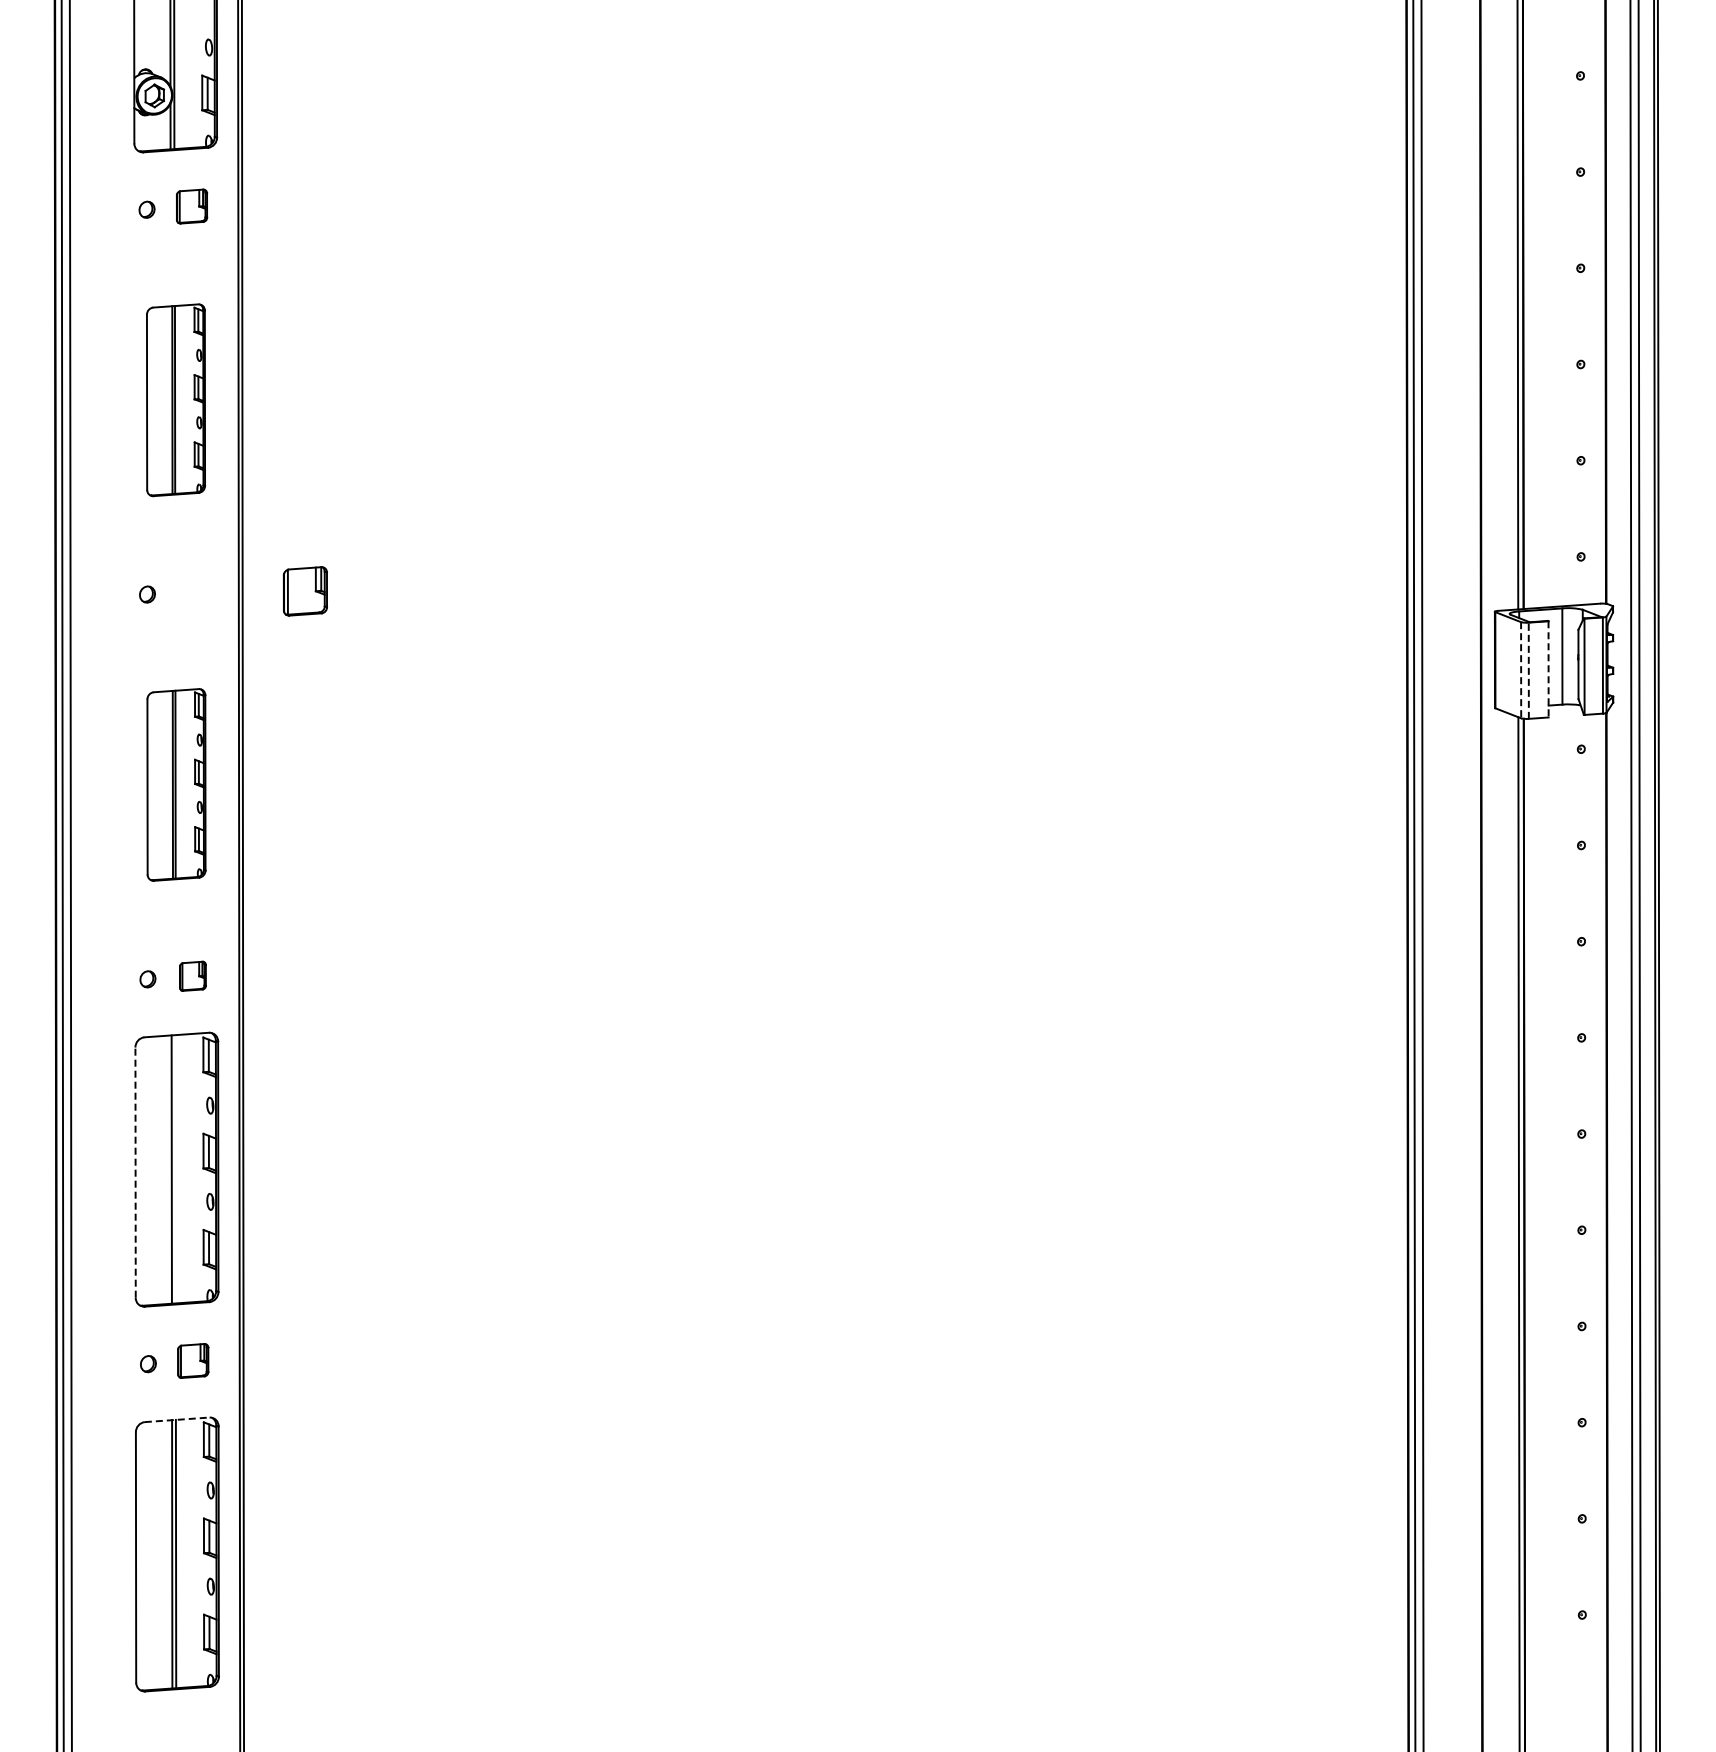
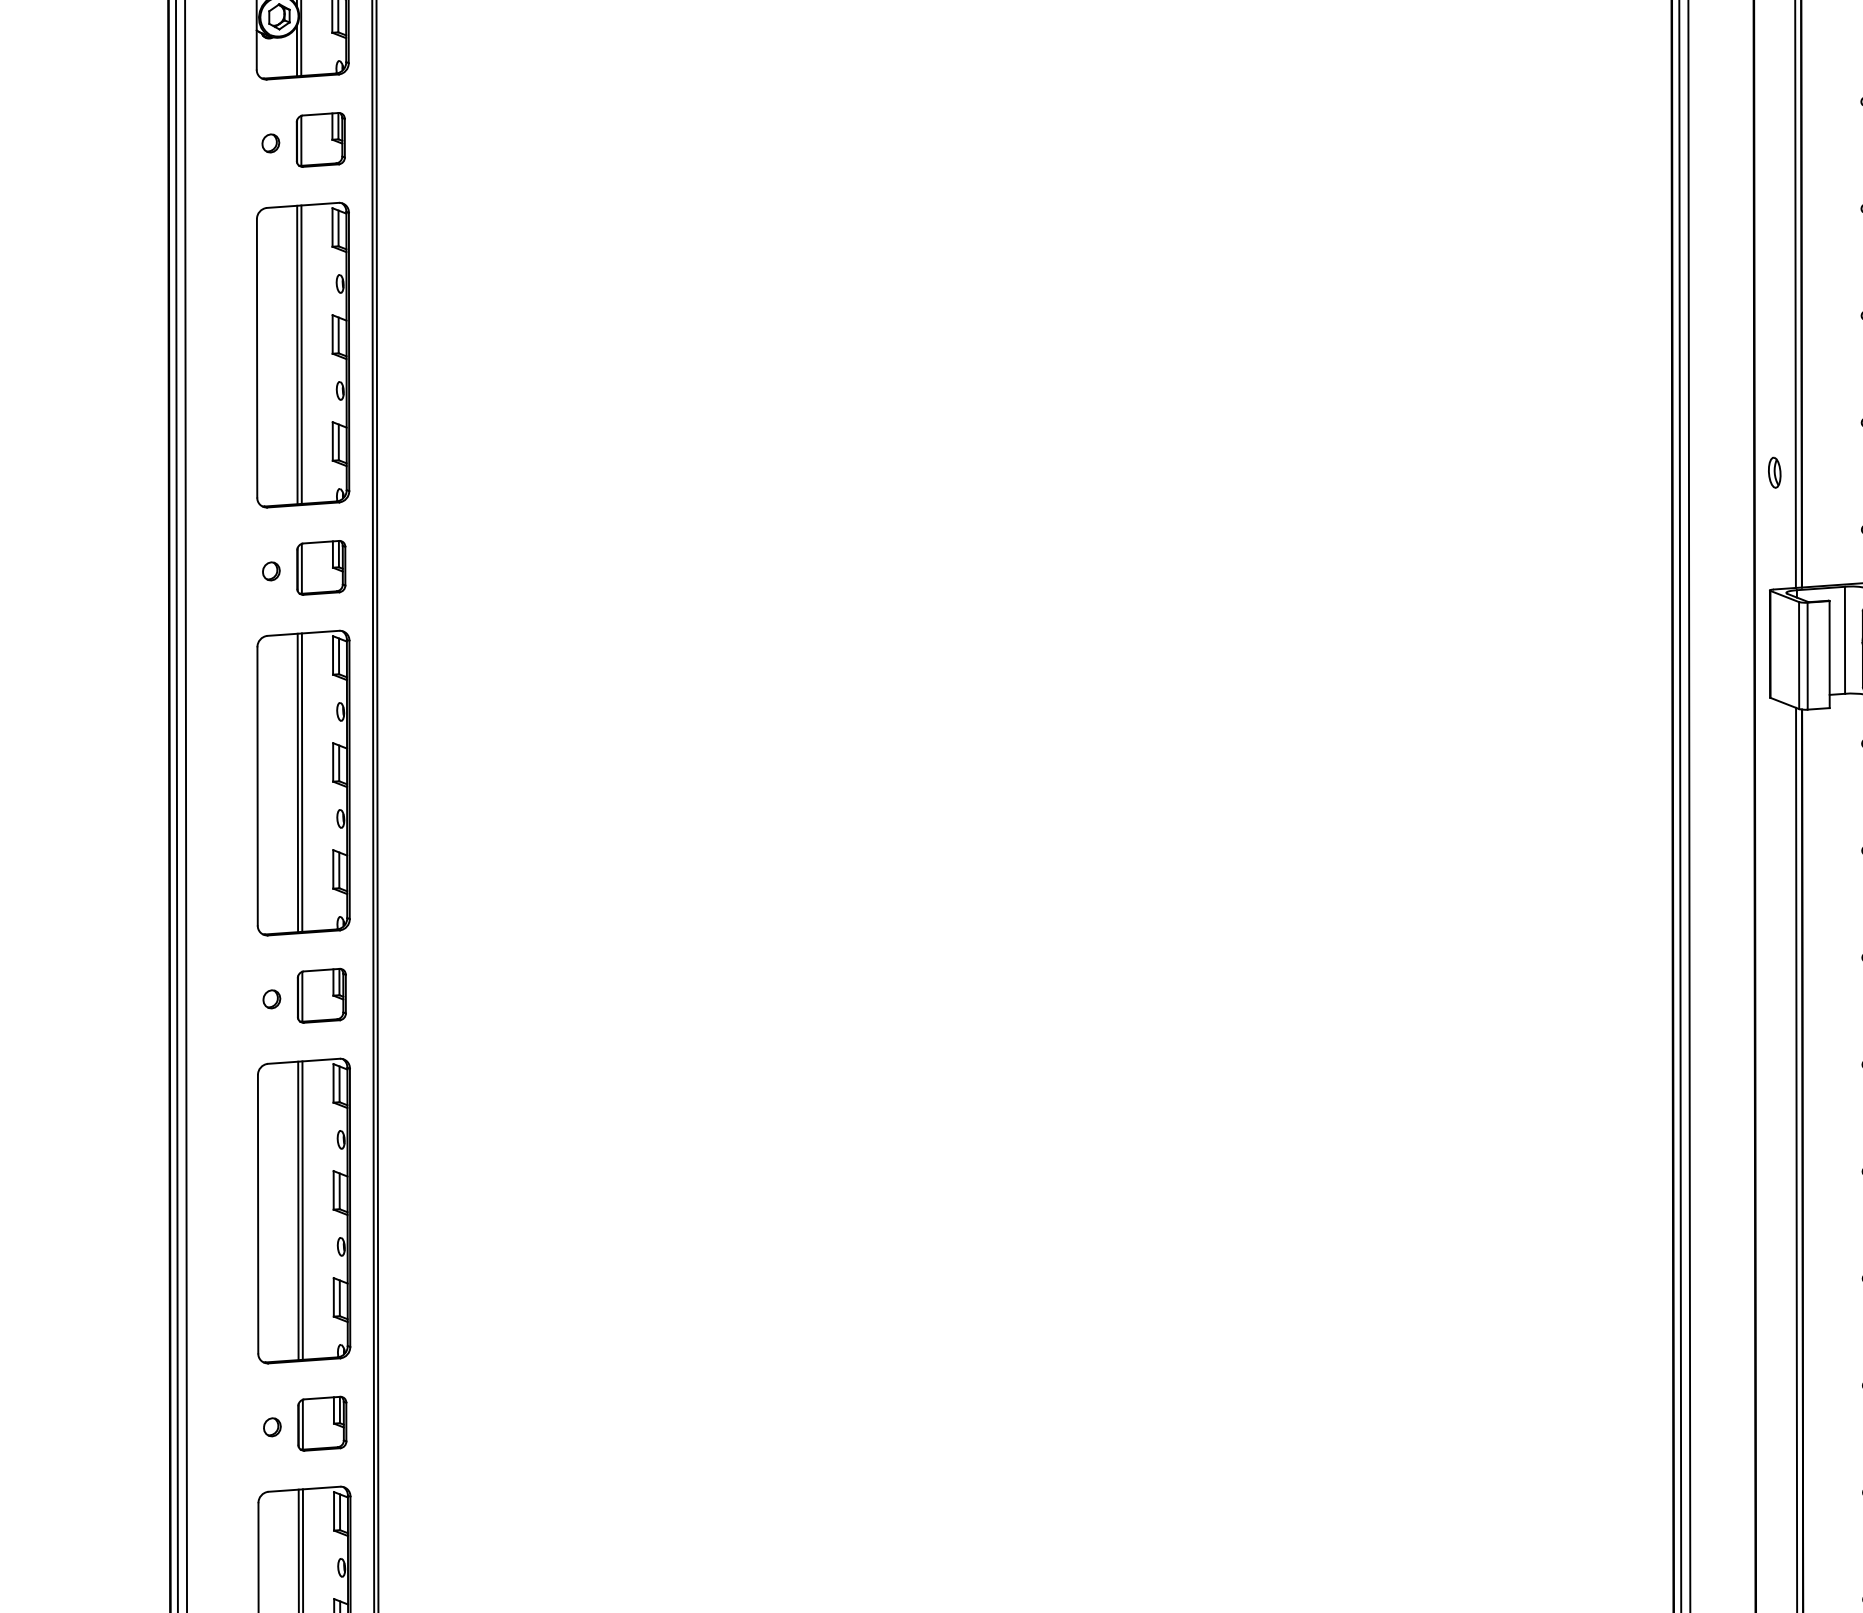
part: (191, 206) -> (320, 139), size x1.43
part: (175, 400) -> (302, 355), size x1.43
part: (1499, 505) -> (1775, 472), added
part: (304, 591) -> (320, 567), moved
line: (1548, 669) -> (1829, 654), dashed -> solid
line: (1521, 670) -> (1799, 655), dashed -> solid
line: (1528, 670) -> (1807, 655), dashed -> solid
part: (176, 784) -> (303, 782), size x1.43
part: (192, 976) -> (321, 996), size x1.67
line: (175, 1169) -> (302, 1210), added
line: (135, 1172) -> (258, 1214), dashed -> solid
part: (192, 1360) -> (321, 1423), size x1.43
line: (177, 1419) -> (304, 1488), dashed -> solid

